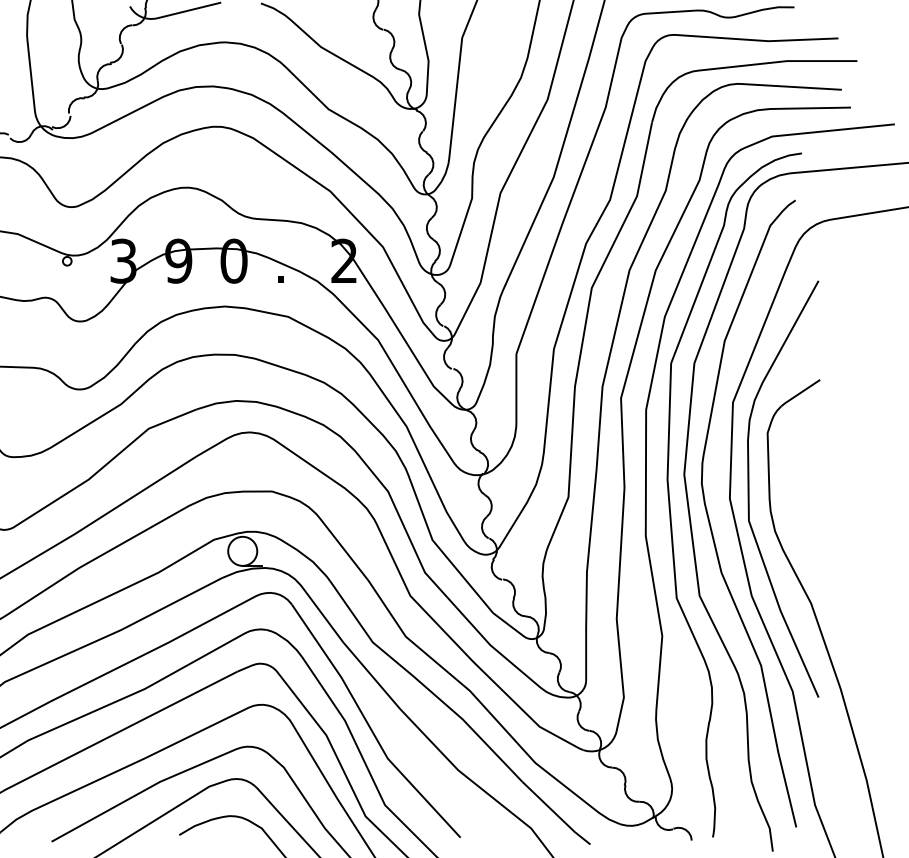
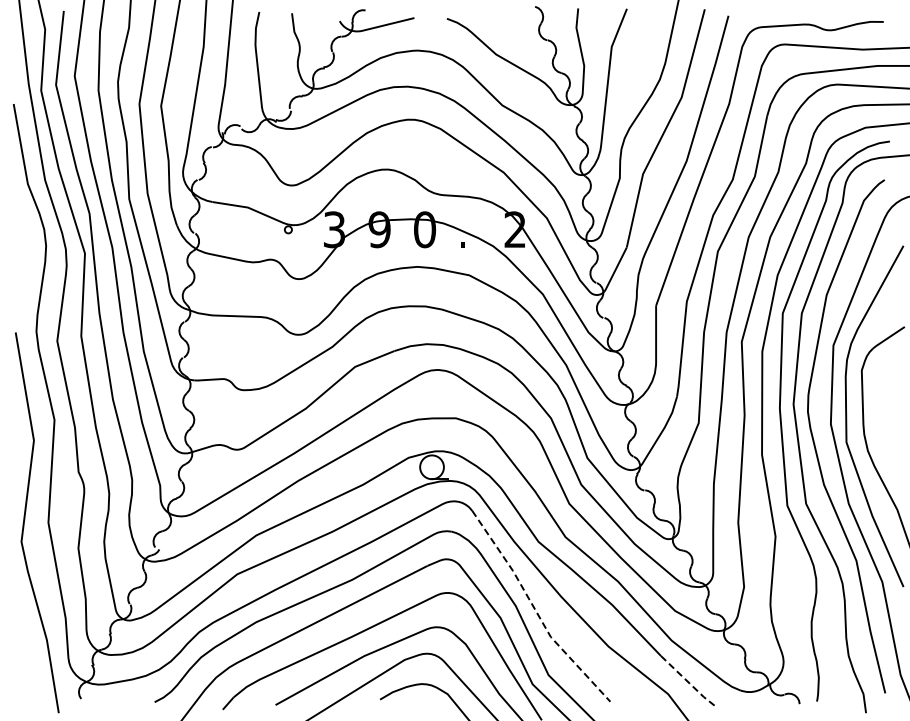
line: (369, 726) -> (535, 610), solid -> dashed
line: (555, 814) -> (688, 682), solid -> dashed

